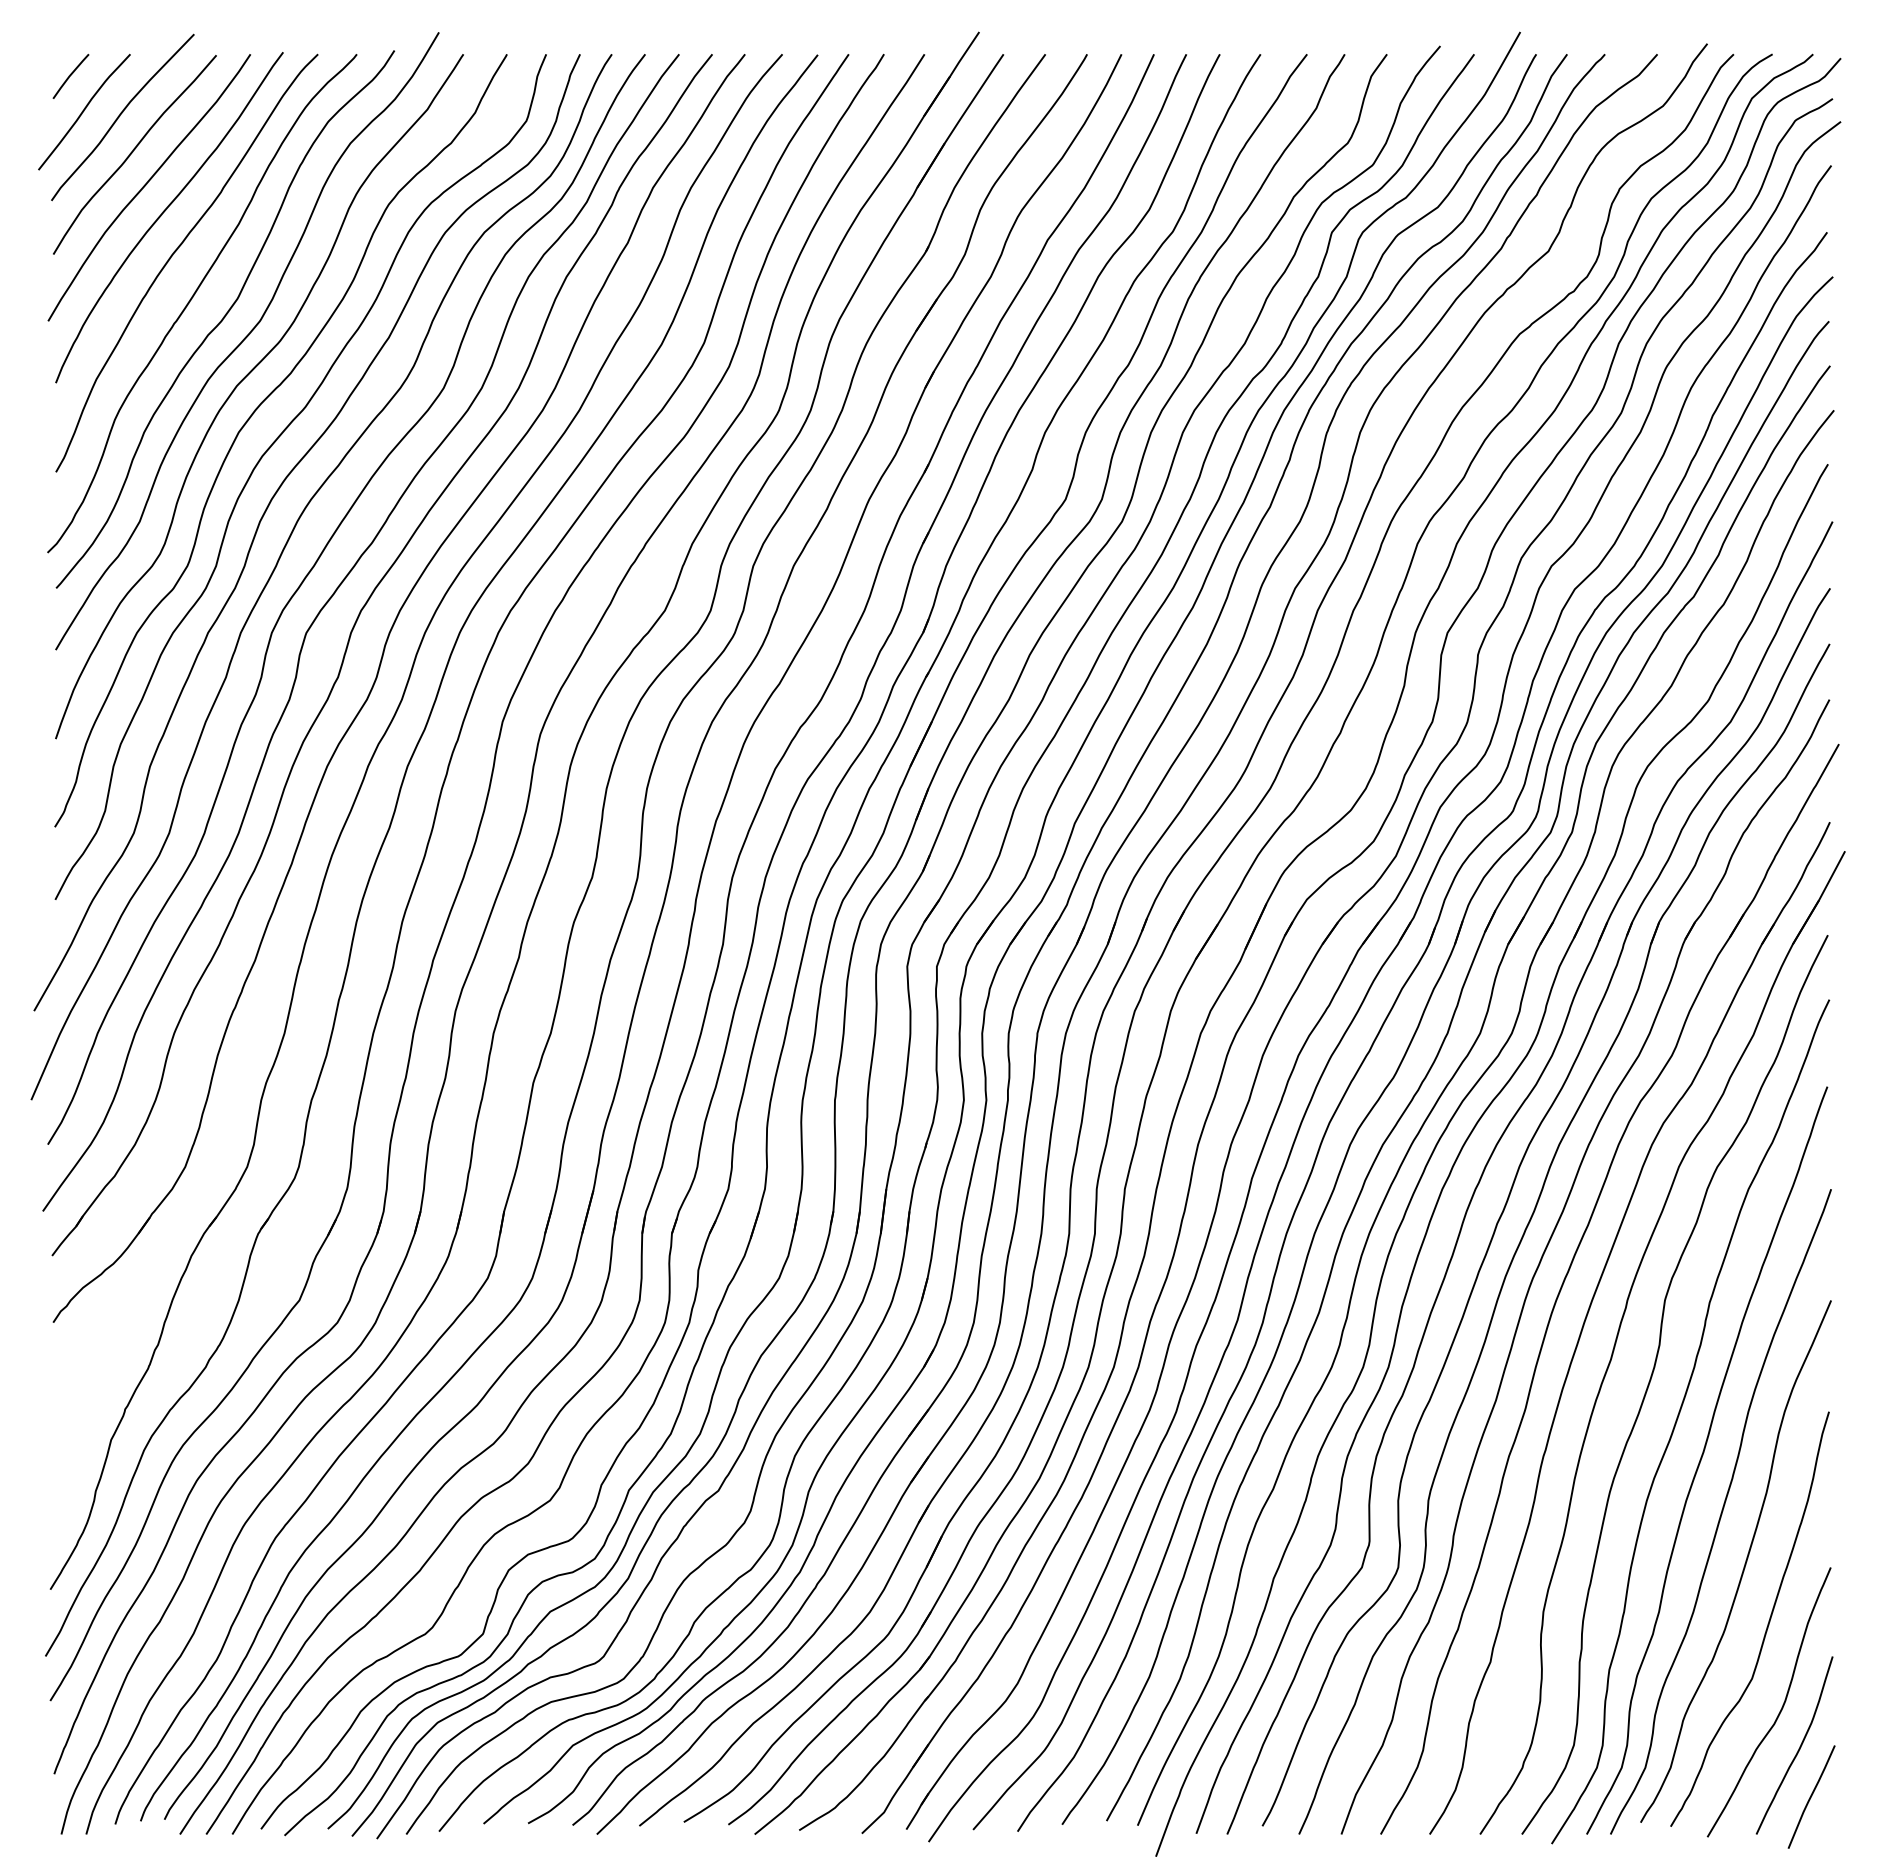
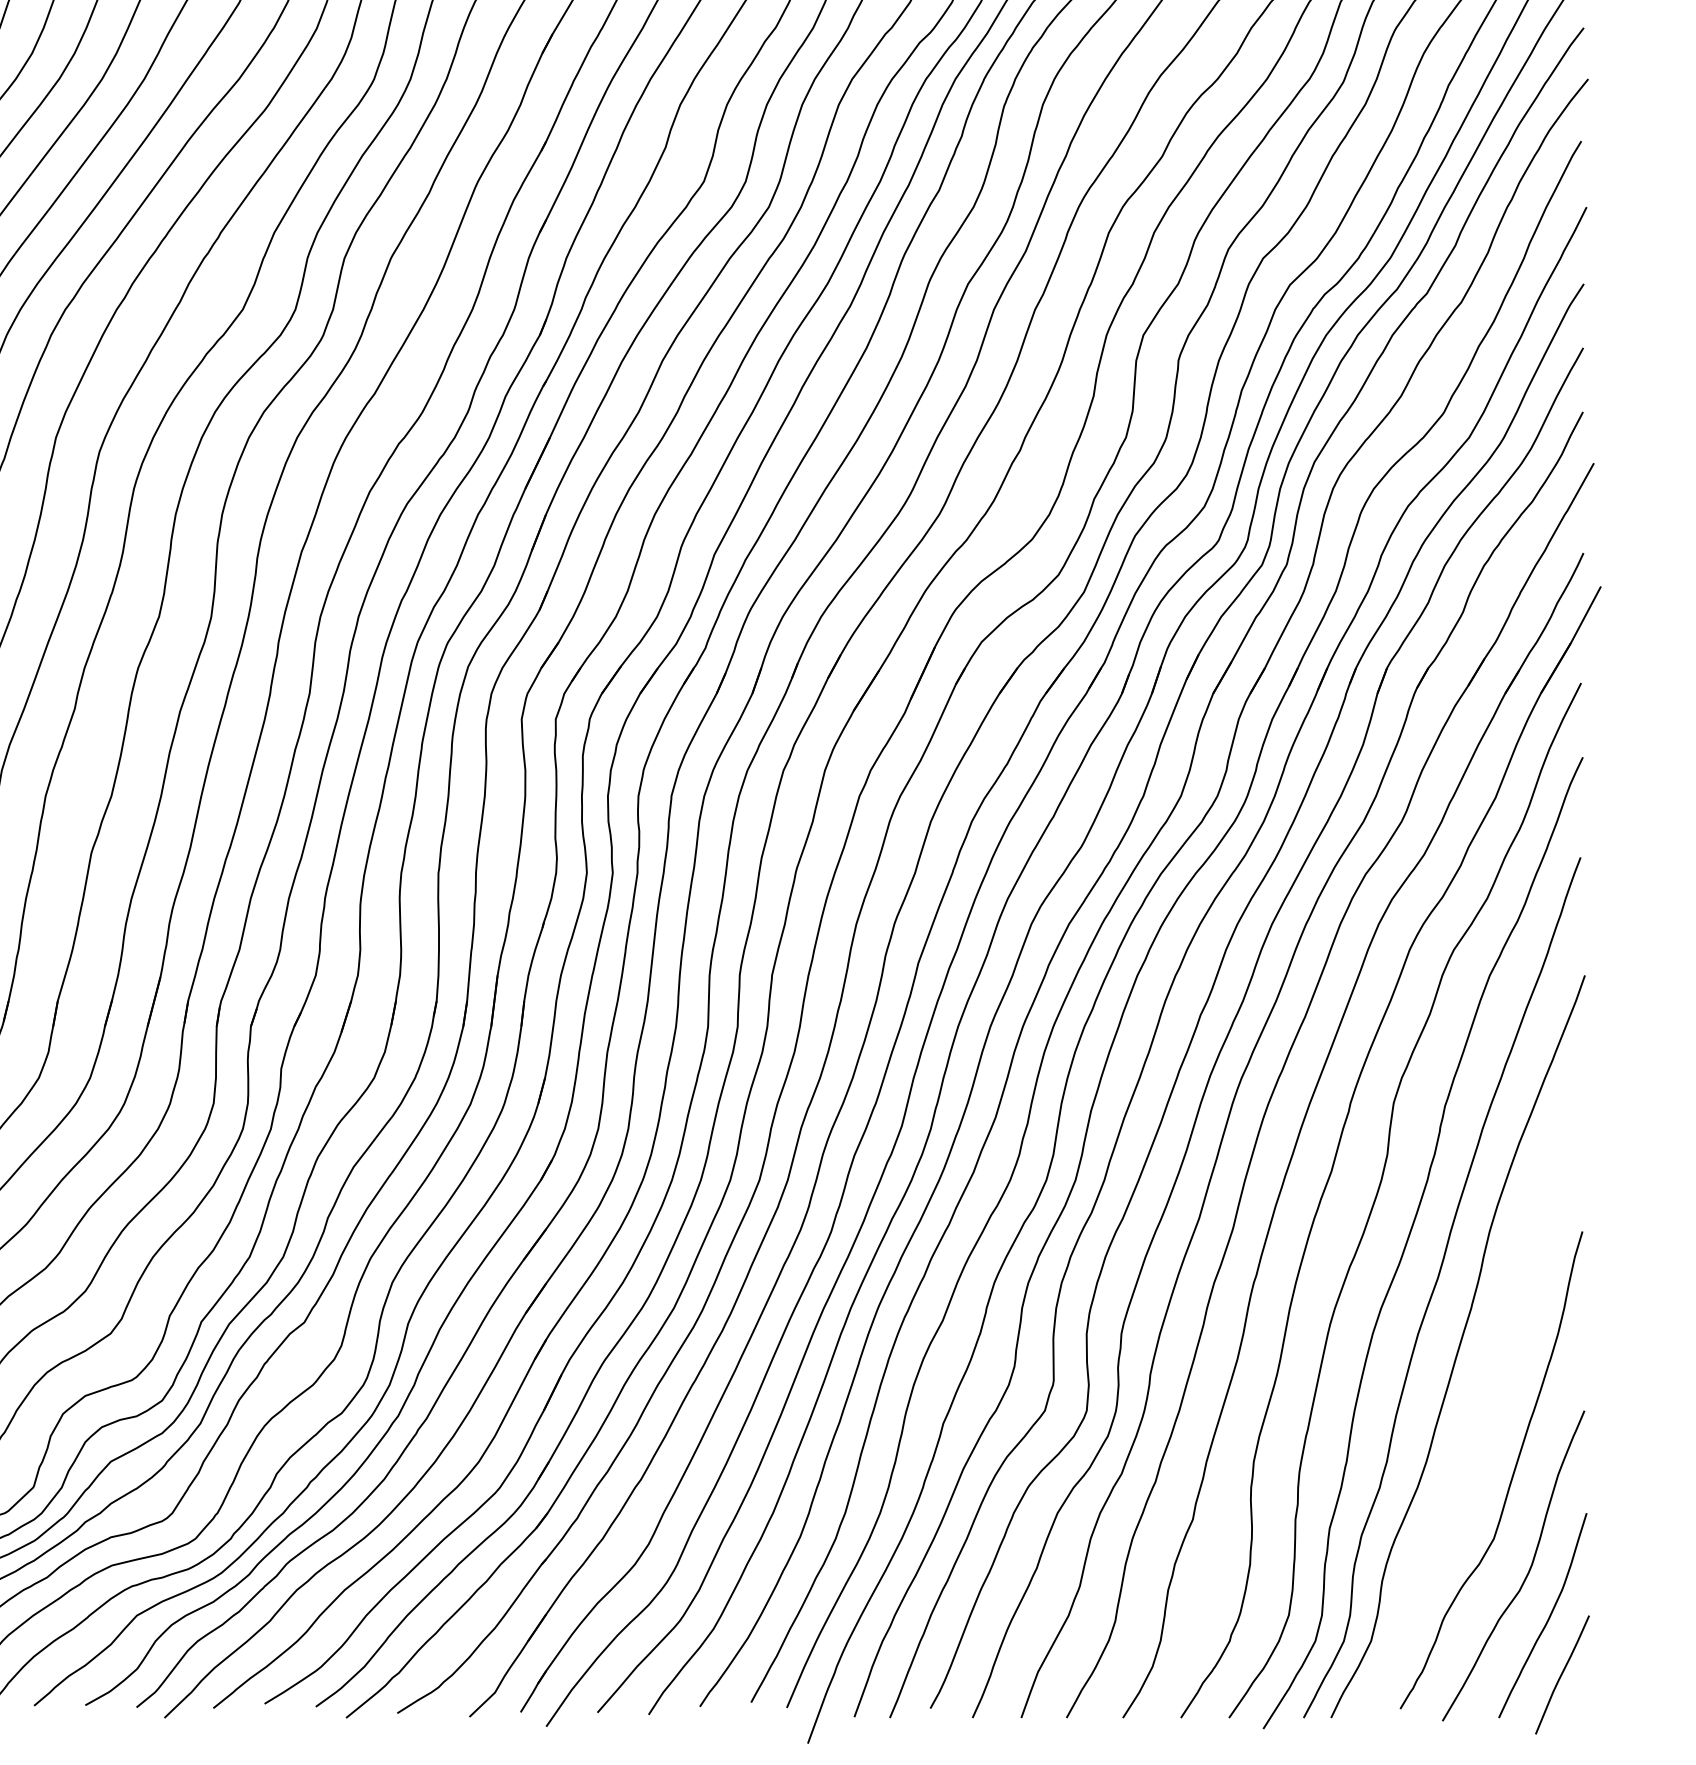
curve: (1744, 1563) -> (1485, 1406), removed

